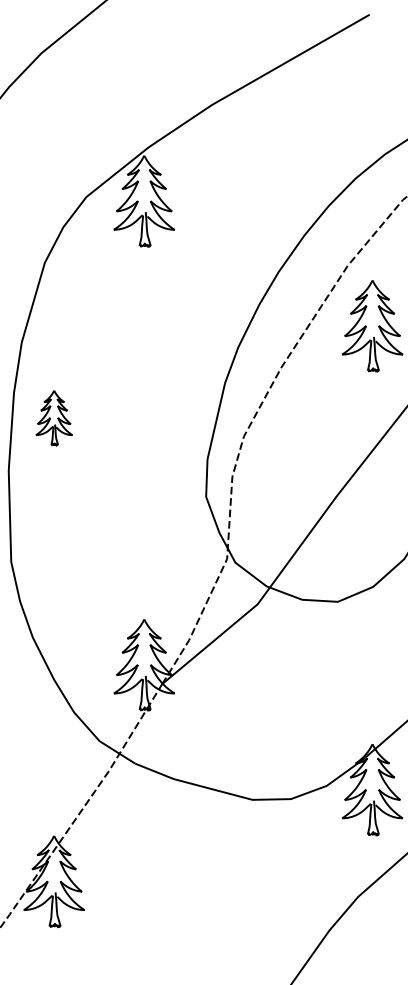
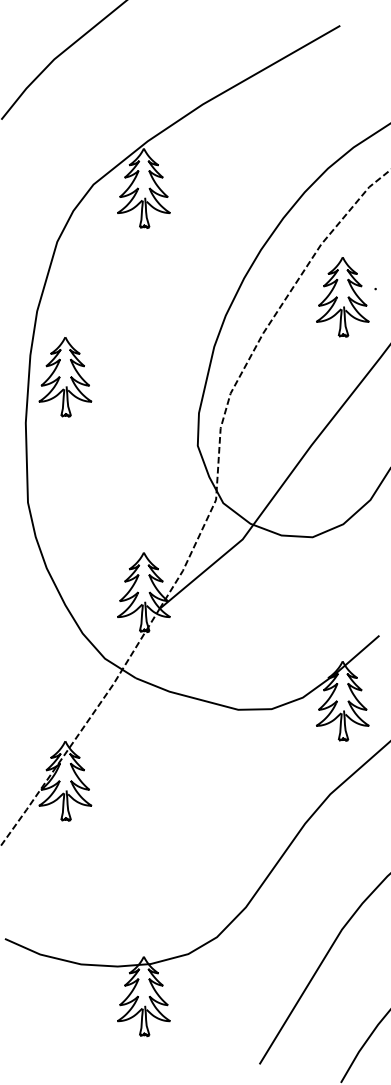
part: (54, 418) -> (65, 377), size x1.67

